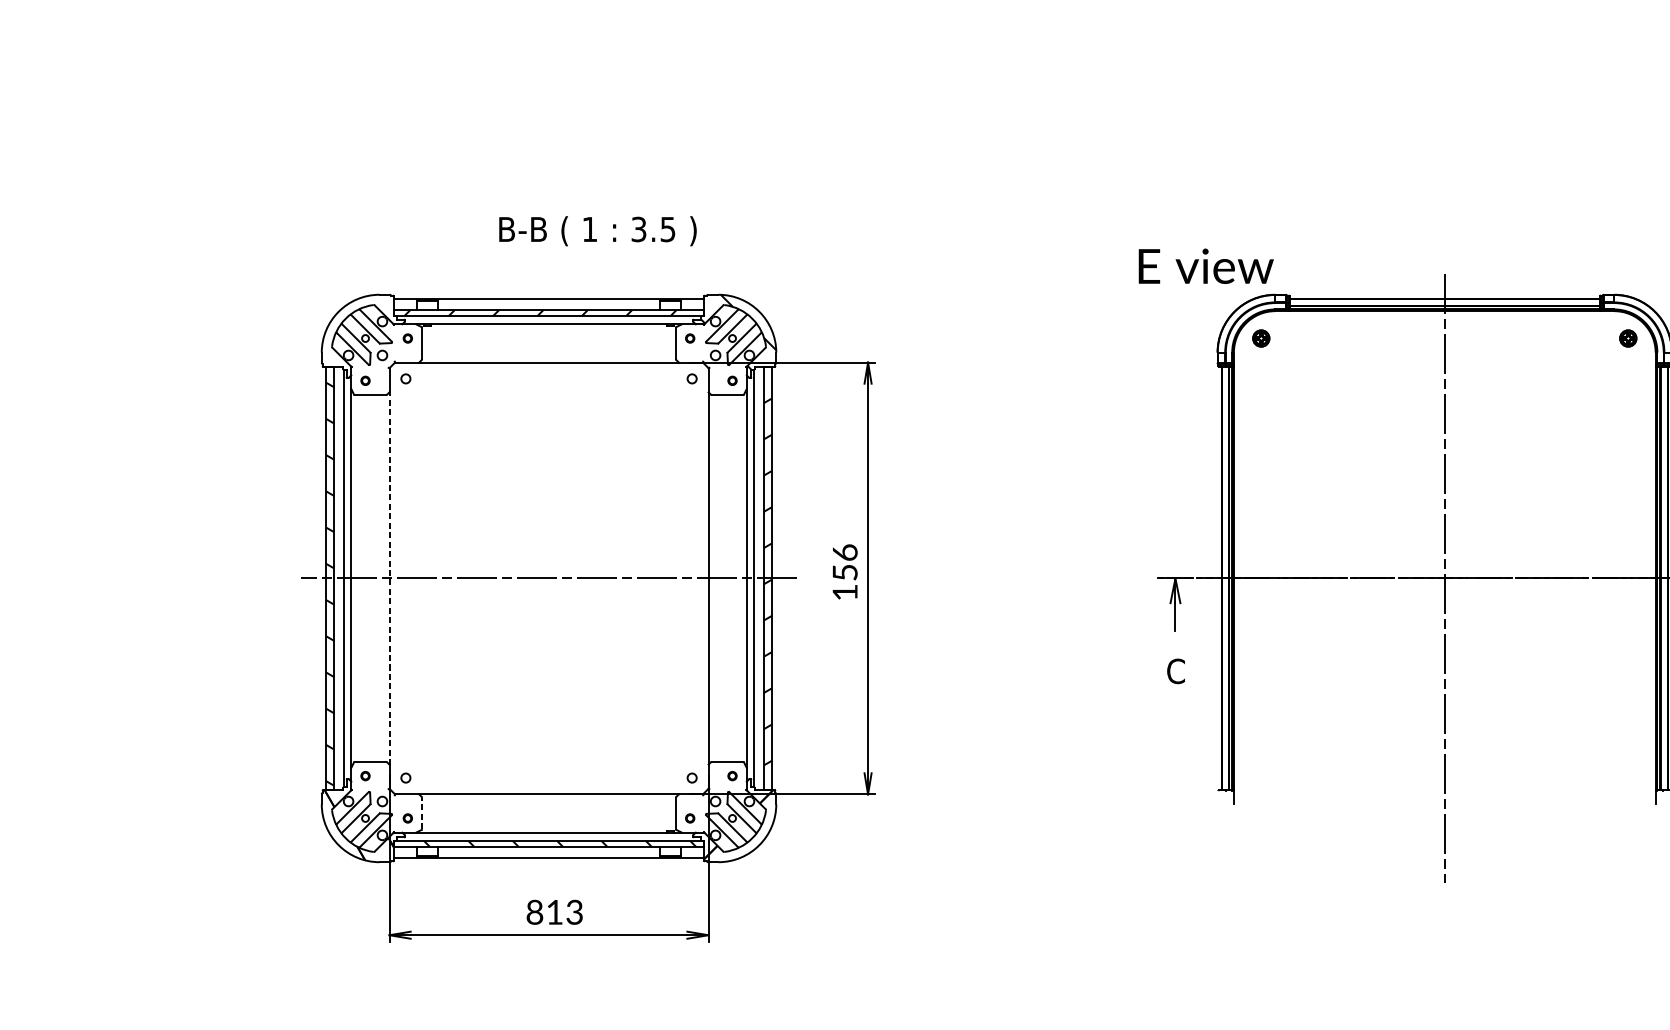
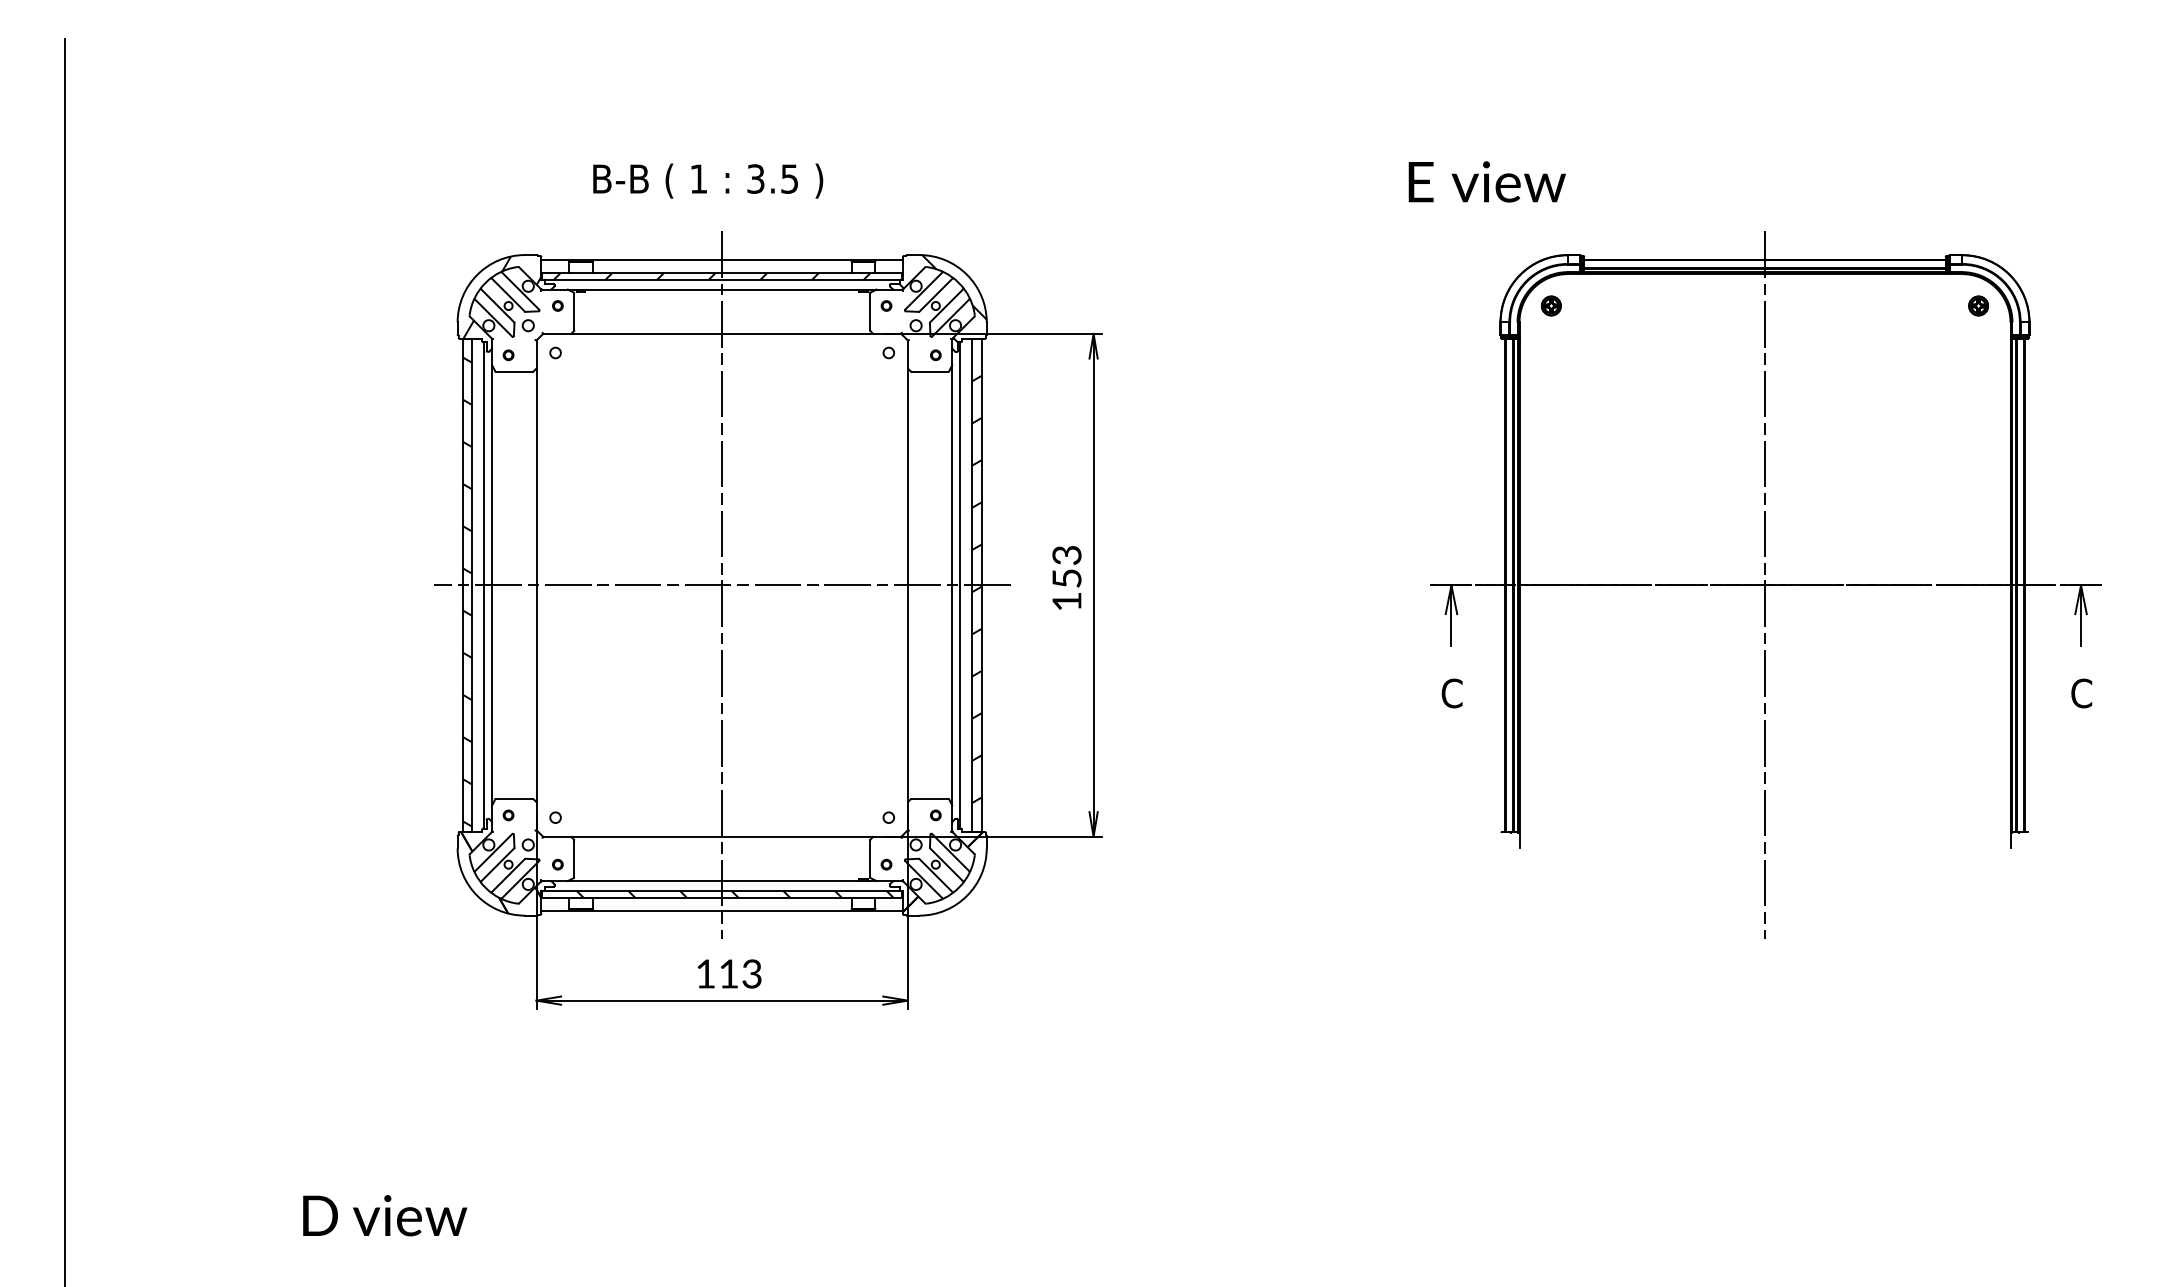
text: (598, 230) -> (708, 180), moved
text: (1205, 265) -> (1486, 181), moved
hatch: (360, 331) -> (502, 297), added
text: (844, 552) -> (1066, 555), 156 -> 153
line: (389, 577) -> (536, 584), dashed -> solid
line: (549, 578) -> (722, 585), added
line: (422, 813) -> (574, 858), dashed -> solid
text: (534, 911) -> (705, 973), 813 -> 113

